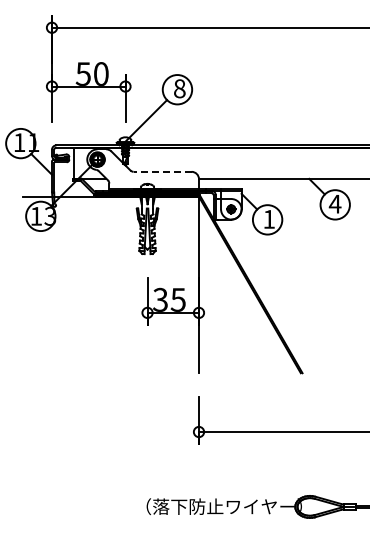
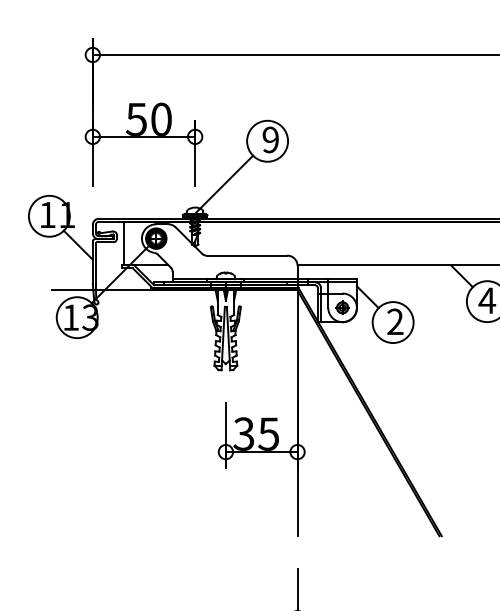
text: (179, 88) -> (270, 139), 8 -> 9
line: (162, 171) -> (246, 255), dashed -> solid
text: (269, 218) -> (395, 320), 1 -> 2

